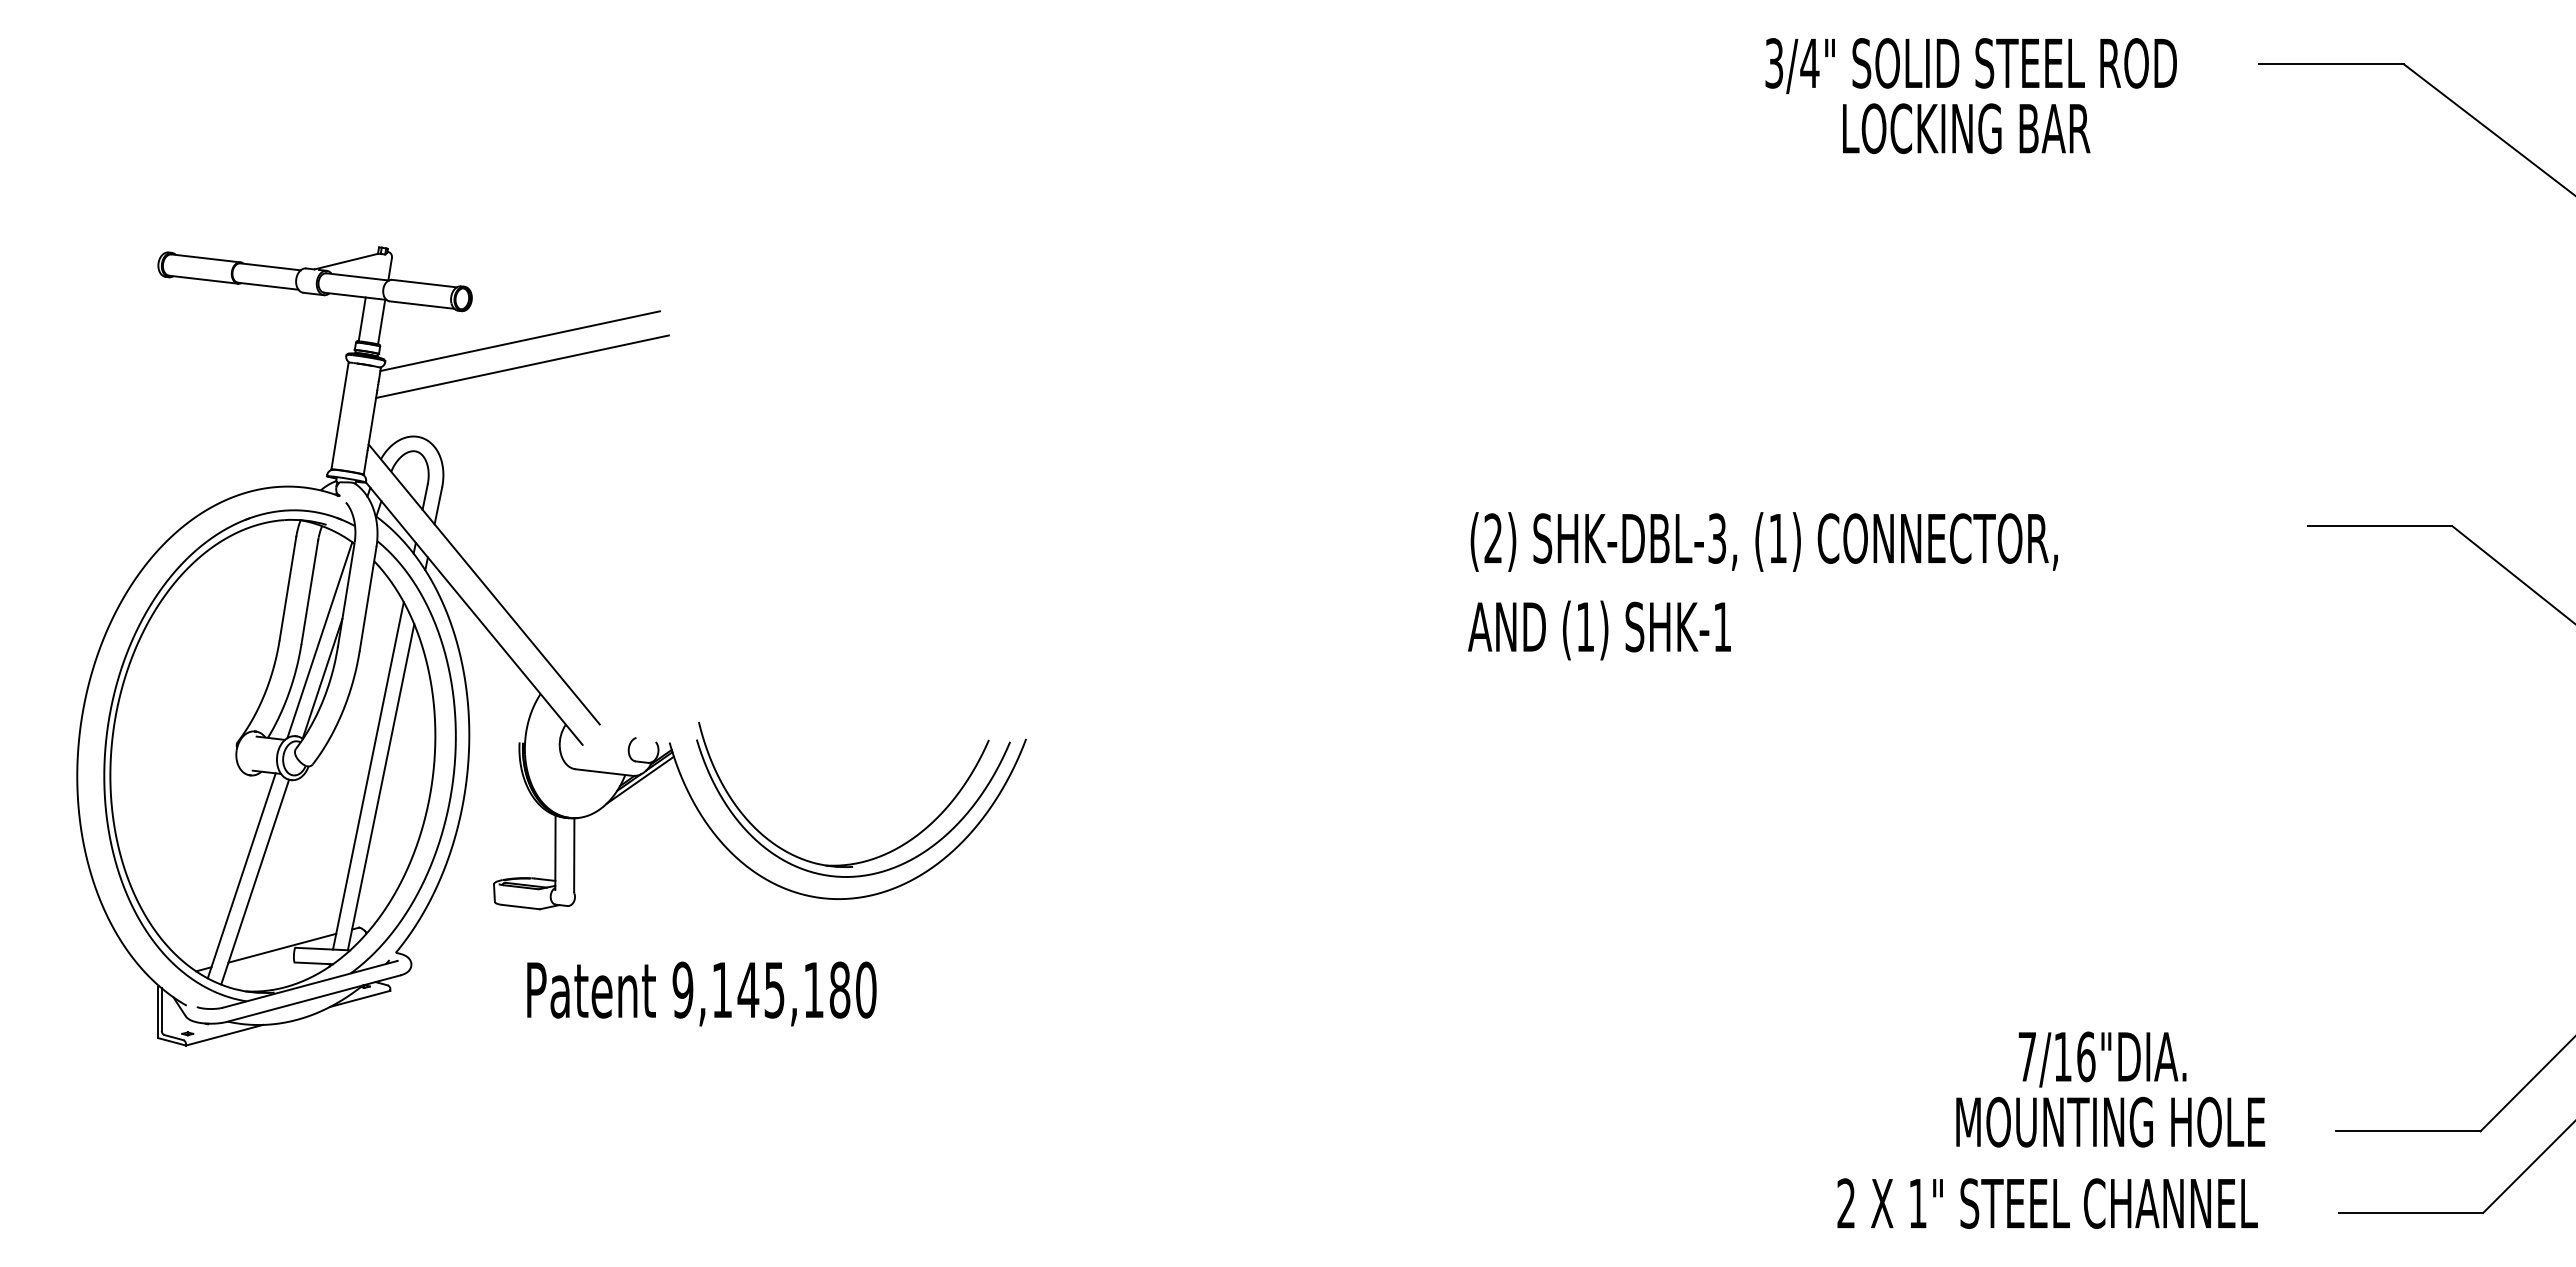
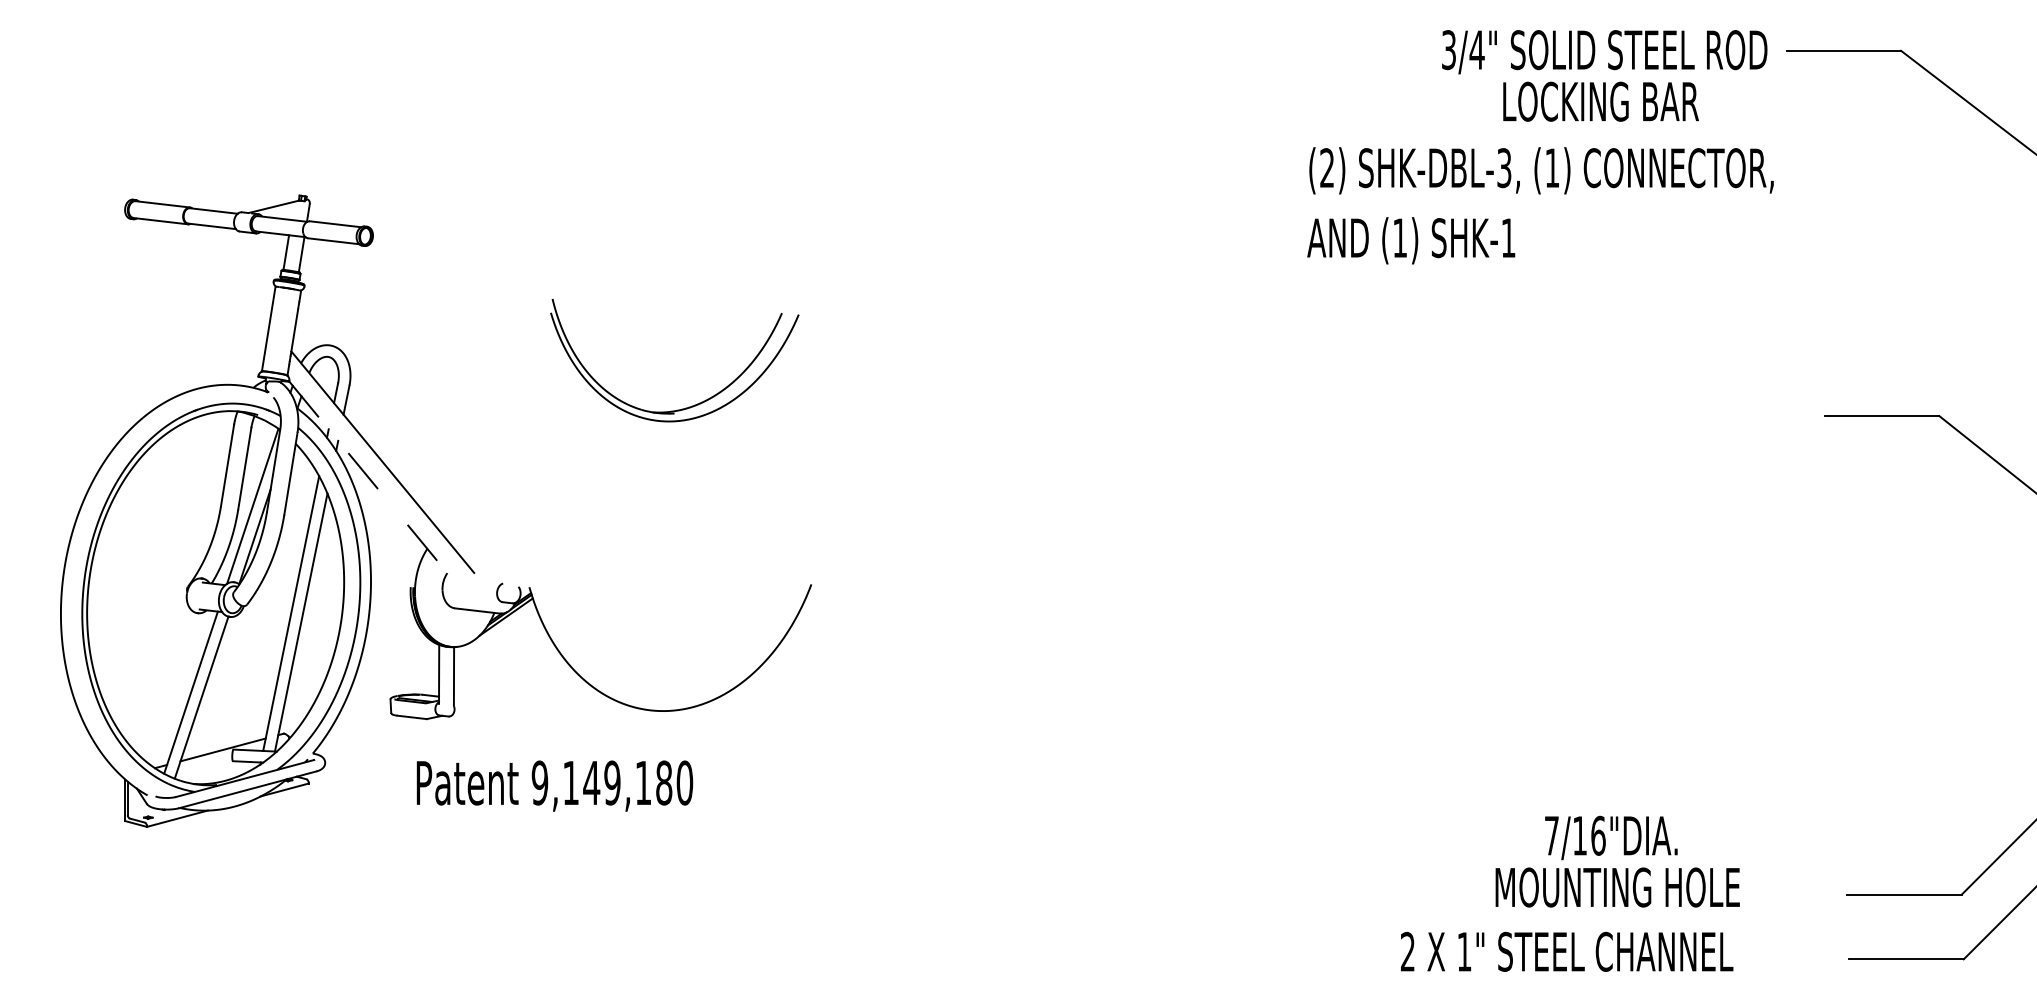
text: (1970, 96) -> (1604, 76), moved
line: (520, 341) -> (411, 270), removed
line: (522, 366) -> (413, 289), removed
text: (1762, 586) -> (1540, 205), moved
line: (474, 614) -> (375, 485), solid -> dashed
part: (876, 856) -> (693, 405), moved
text: (774, 989) -> (612, 782), 9,145,180 -> 9,149,180
text: (2110, 1089) -> (1617, 861), moved
text: (2047, 1203) -> (1566, 951), moved

